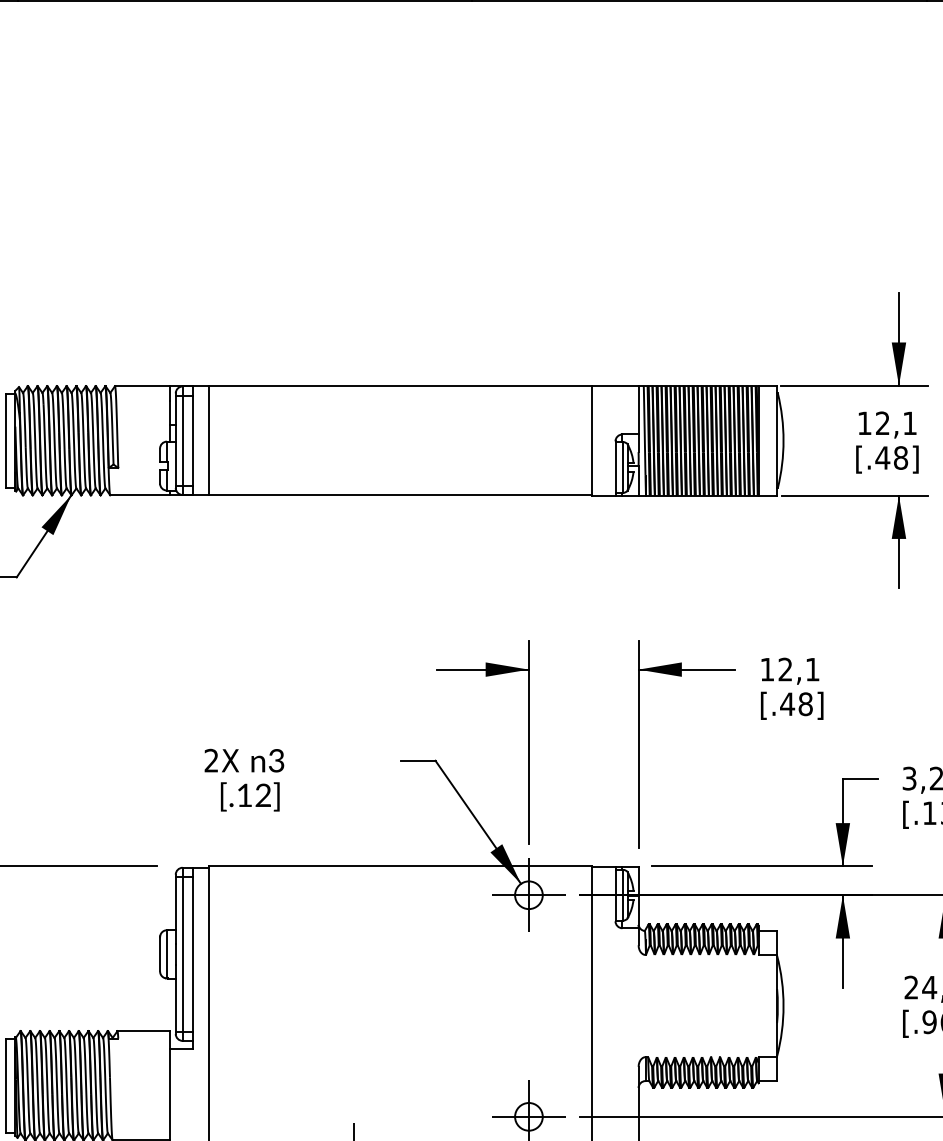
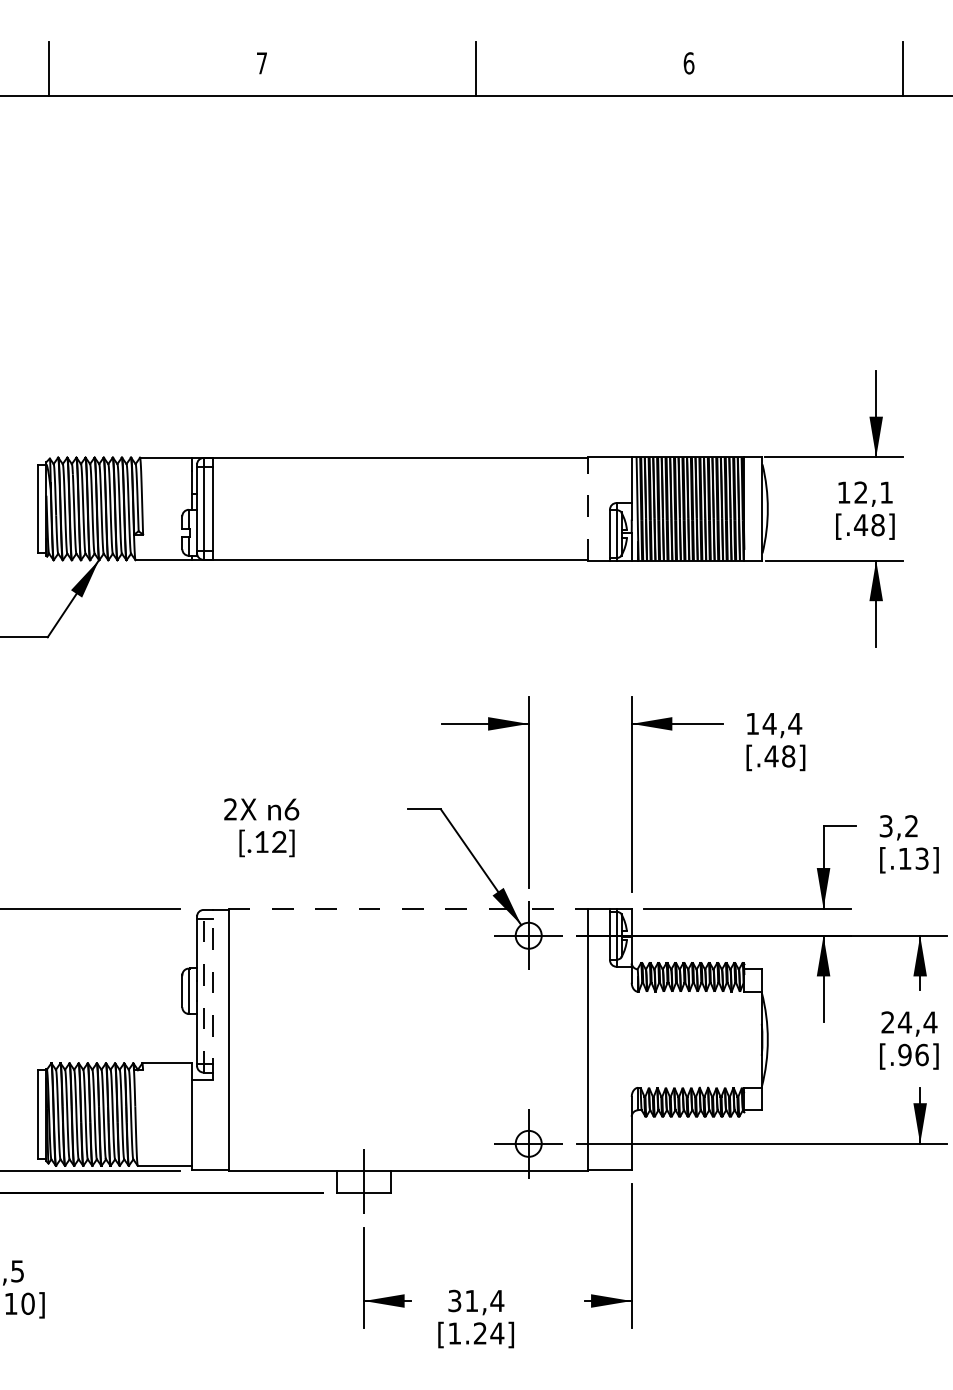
line: (209, 440) -> (228, 508), removed
line: (592, 440) -> (588, 508), solid -> dashed
text: (799, 669) -> (782, 723), 12,1 -> 14,4
text: (276, 760) -> (291, 809), 3 -> 6
line: (400, 866) -> (408, 908), solid -> dashed
line: (182, 953) -> (203, 990), solid -> dashed
line: (193, 957) -> (213, 994), solid -> dashed

